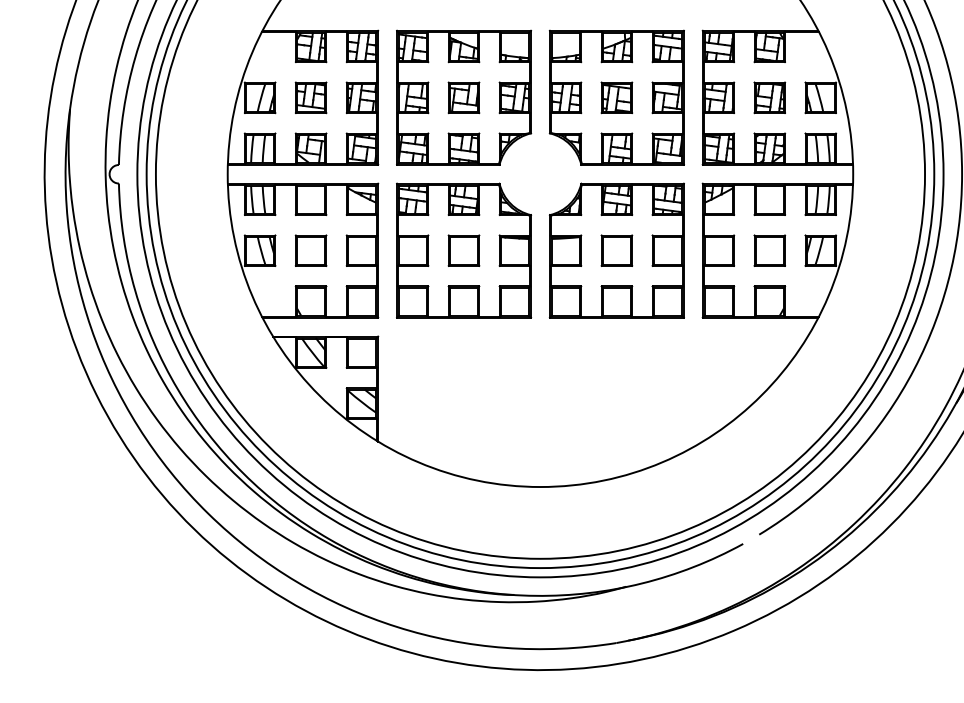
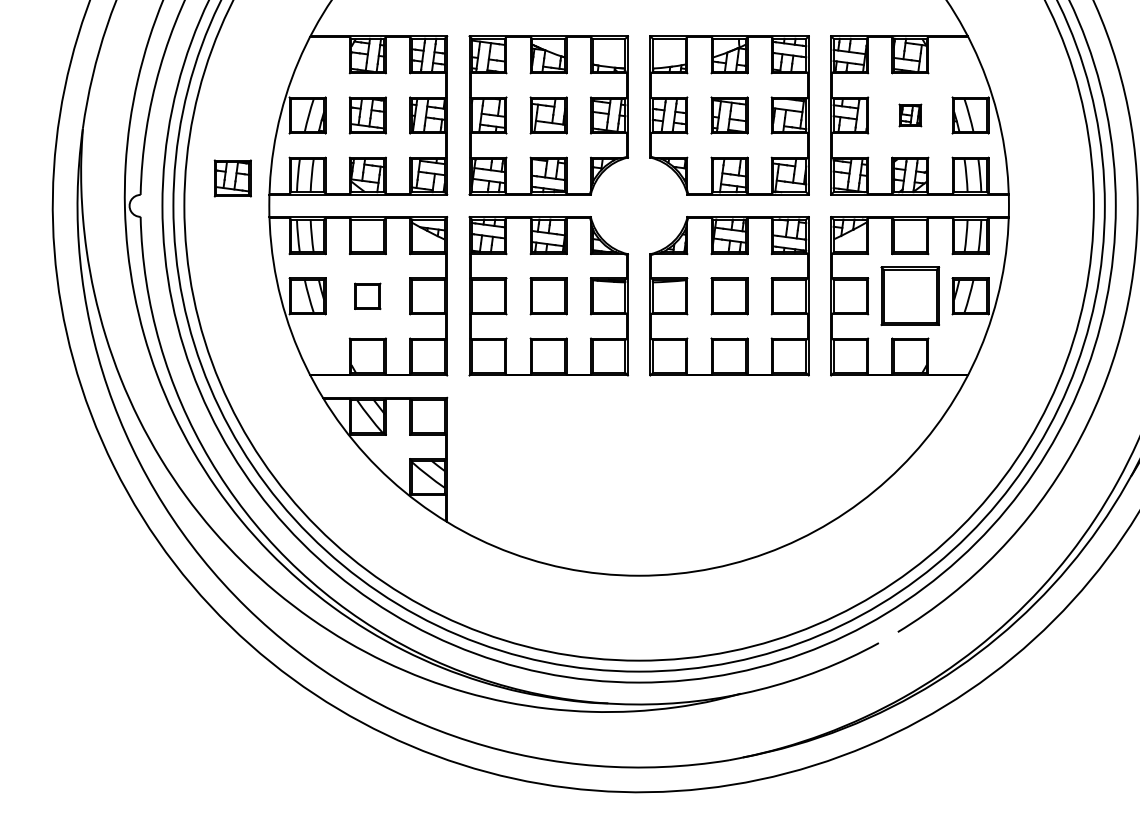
part: (769, 97) -> (910, 115), size x0.6
part: (196, 151) -> (232, 178), added
part: (310, 250) -> (367, 296), size x0.7
part: (769, 250) -> (910, 296), size x1.6

